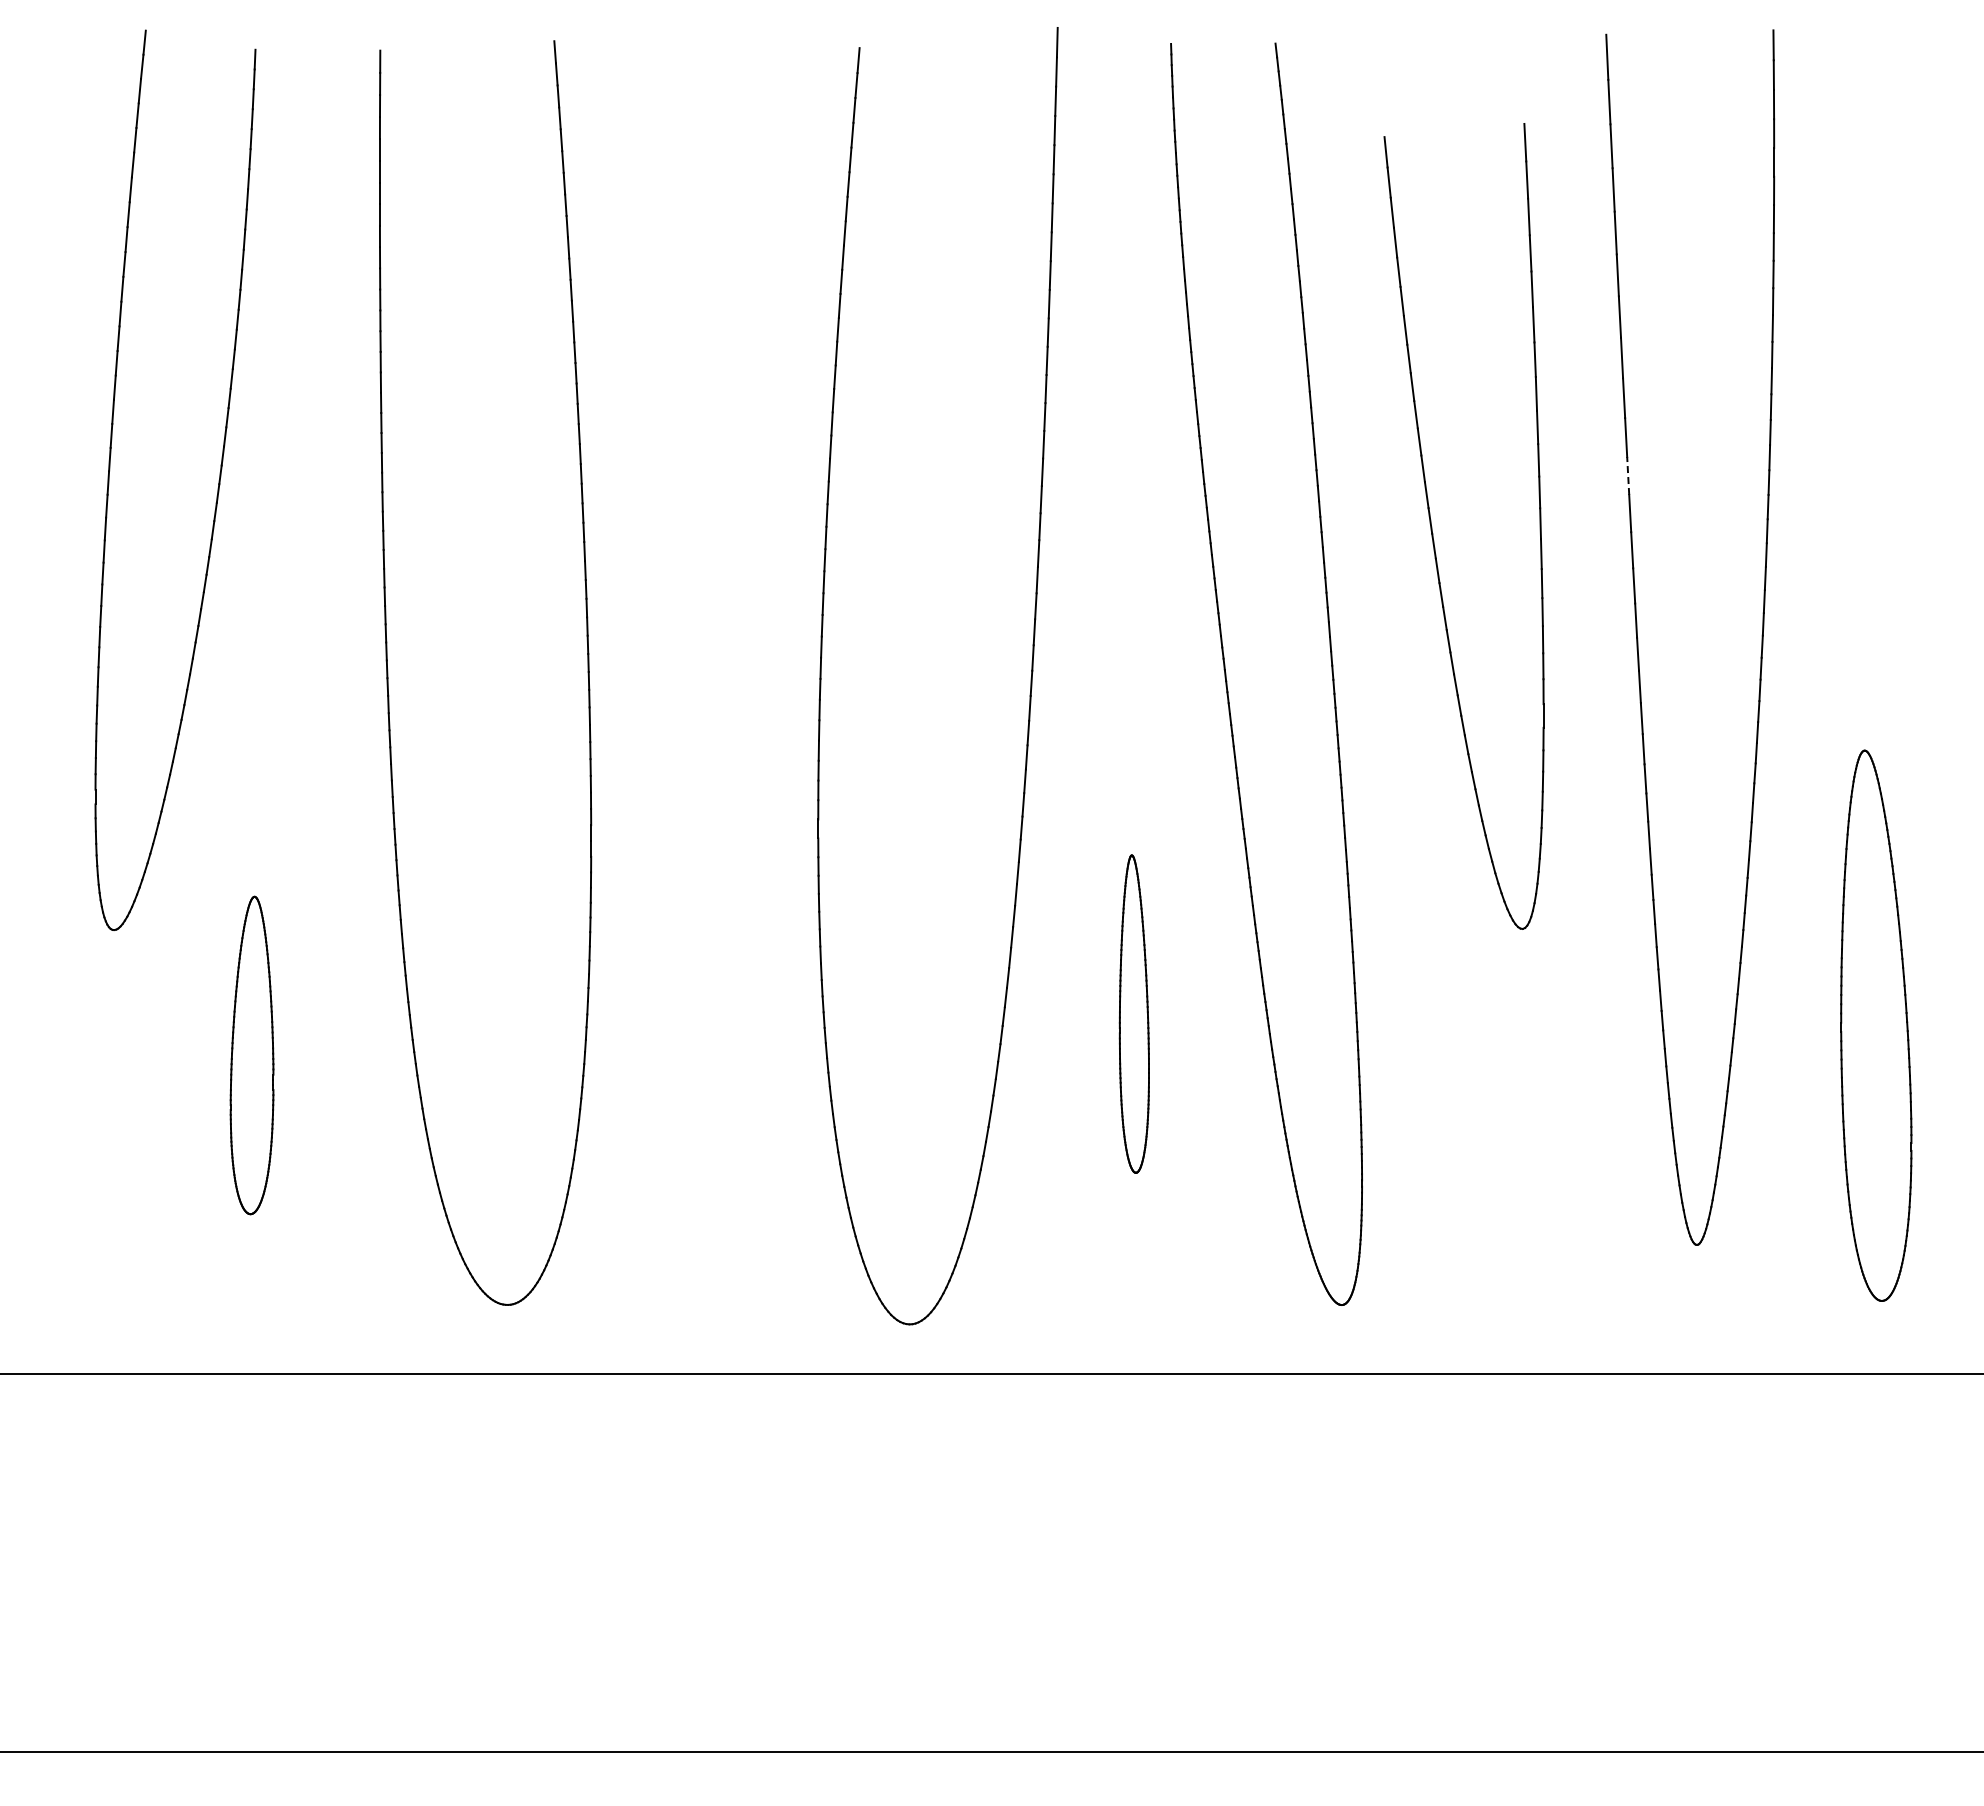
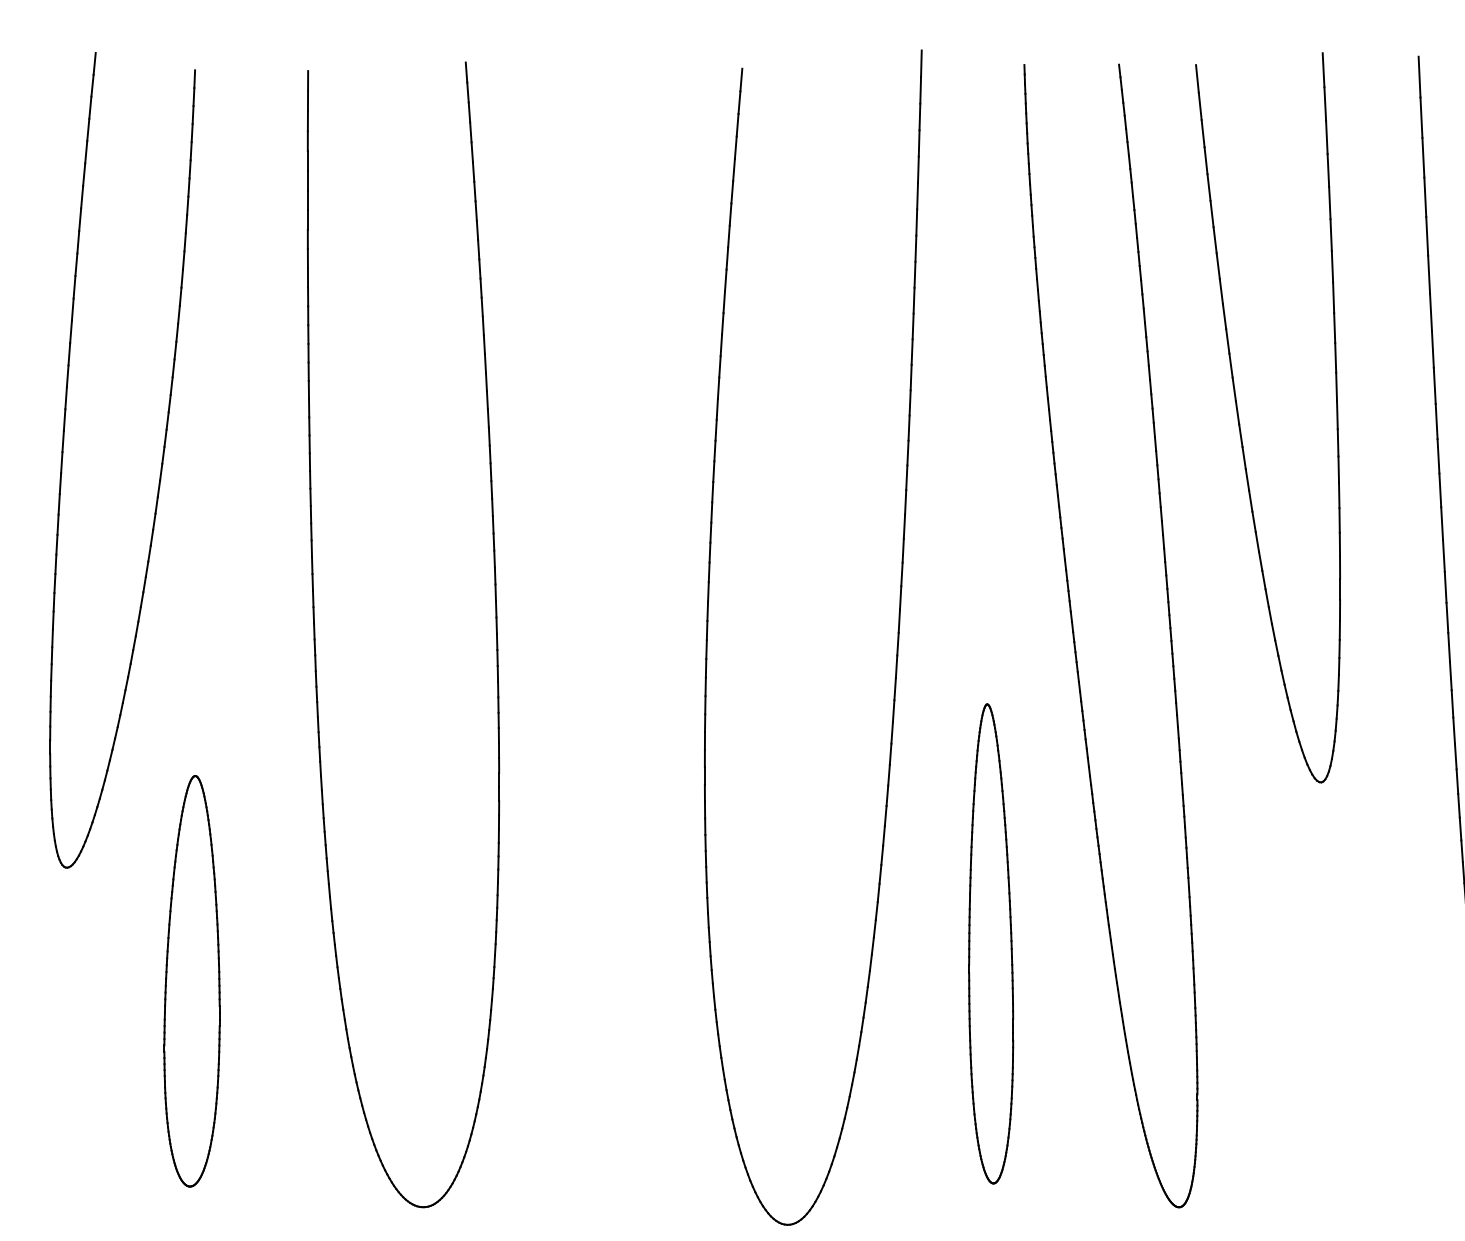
line: (1628, 475) -> (1438, 455), dashed -> solid
part: (1433, 533) -> (1240, 424), moved
part: (1134, 1013) -> (991, 943), size x1.67
part: (251, 1055) -> (191, 981), size x1.43

